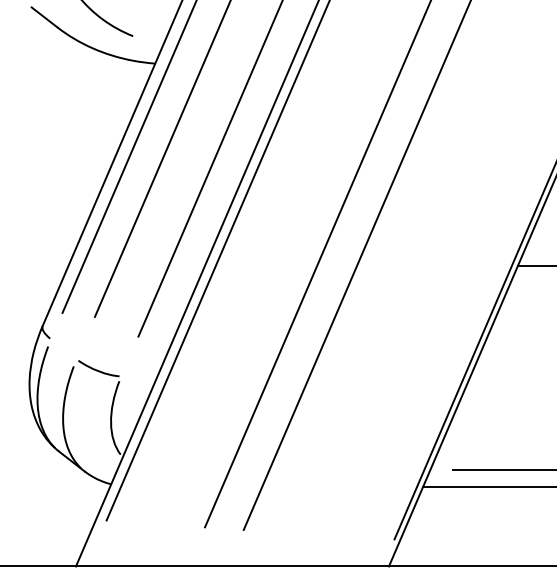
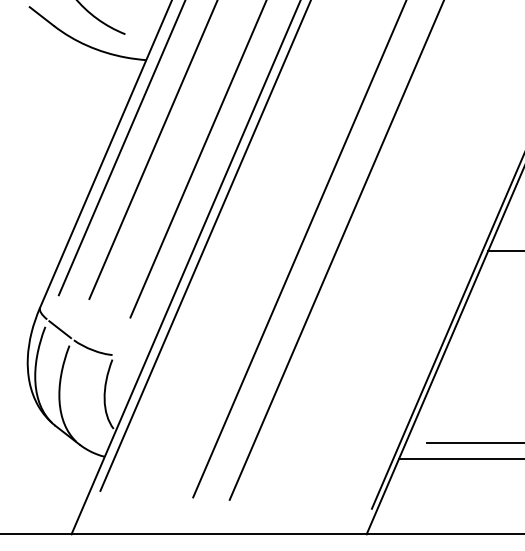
line: (63, 349) -> (59, 329), added

